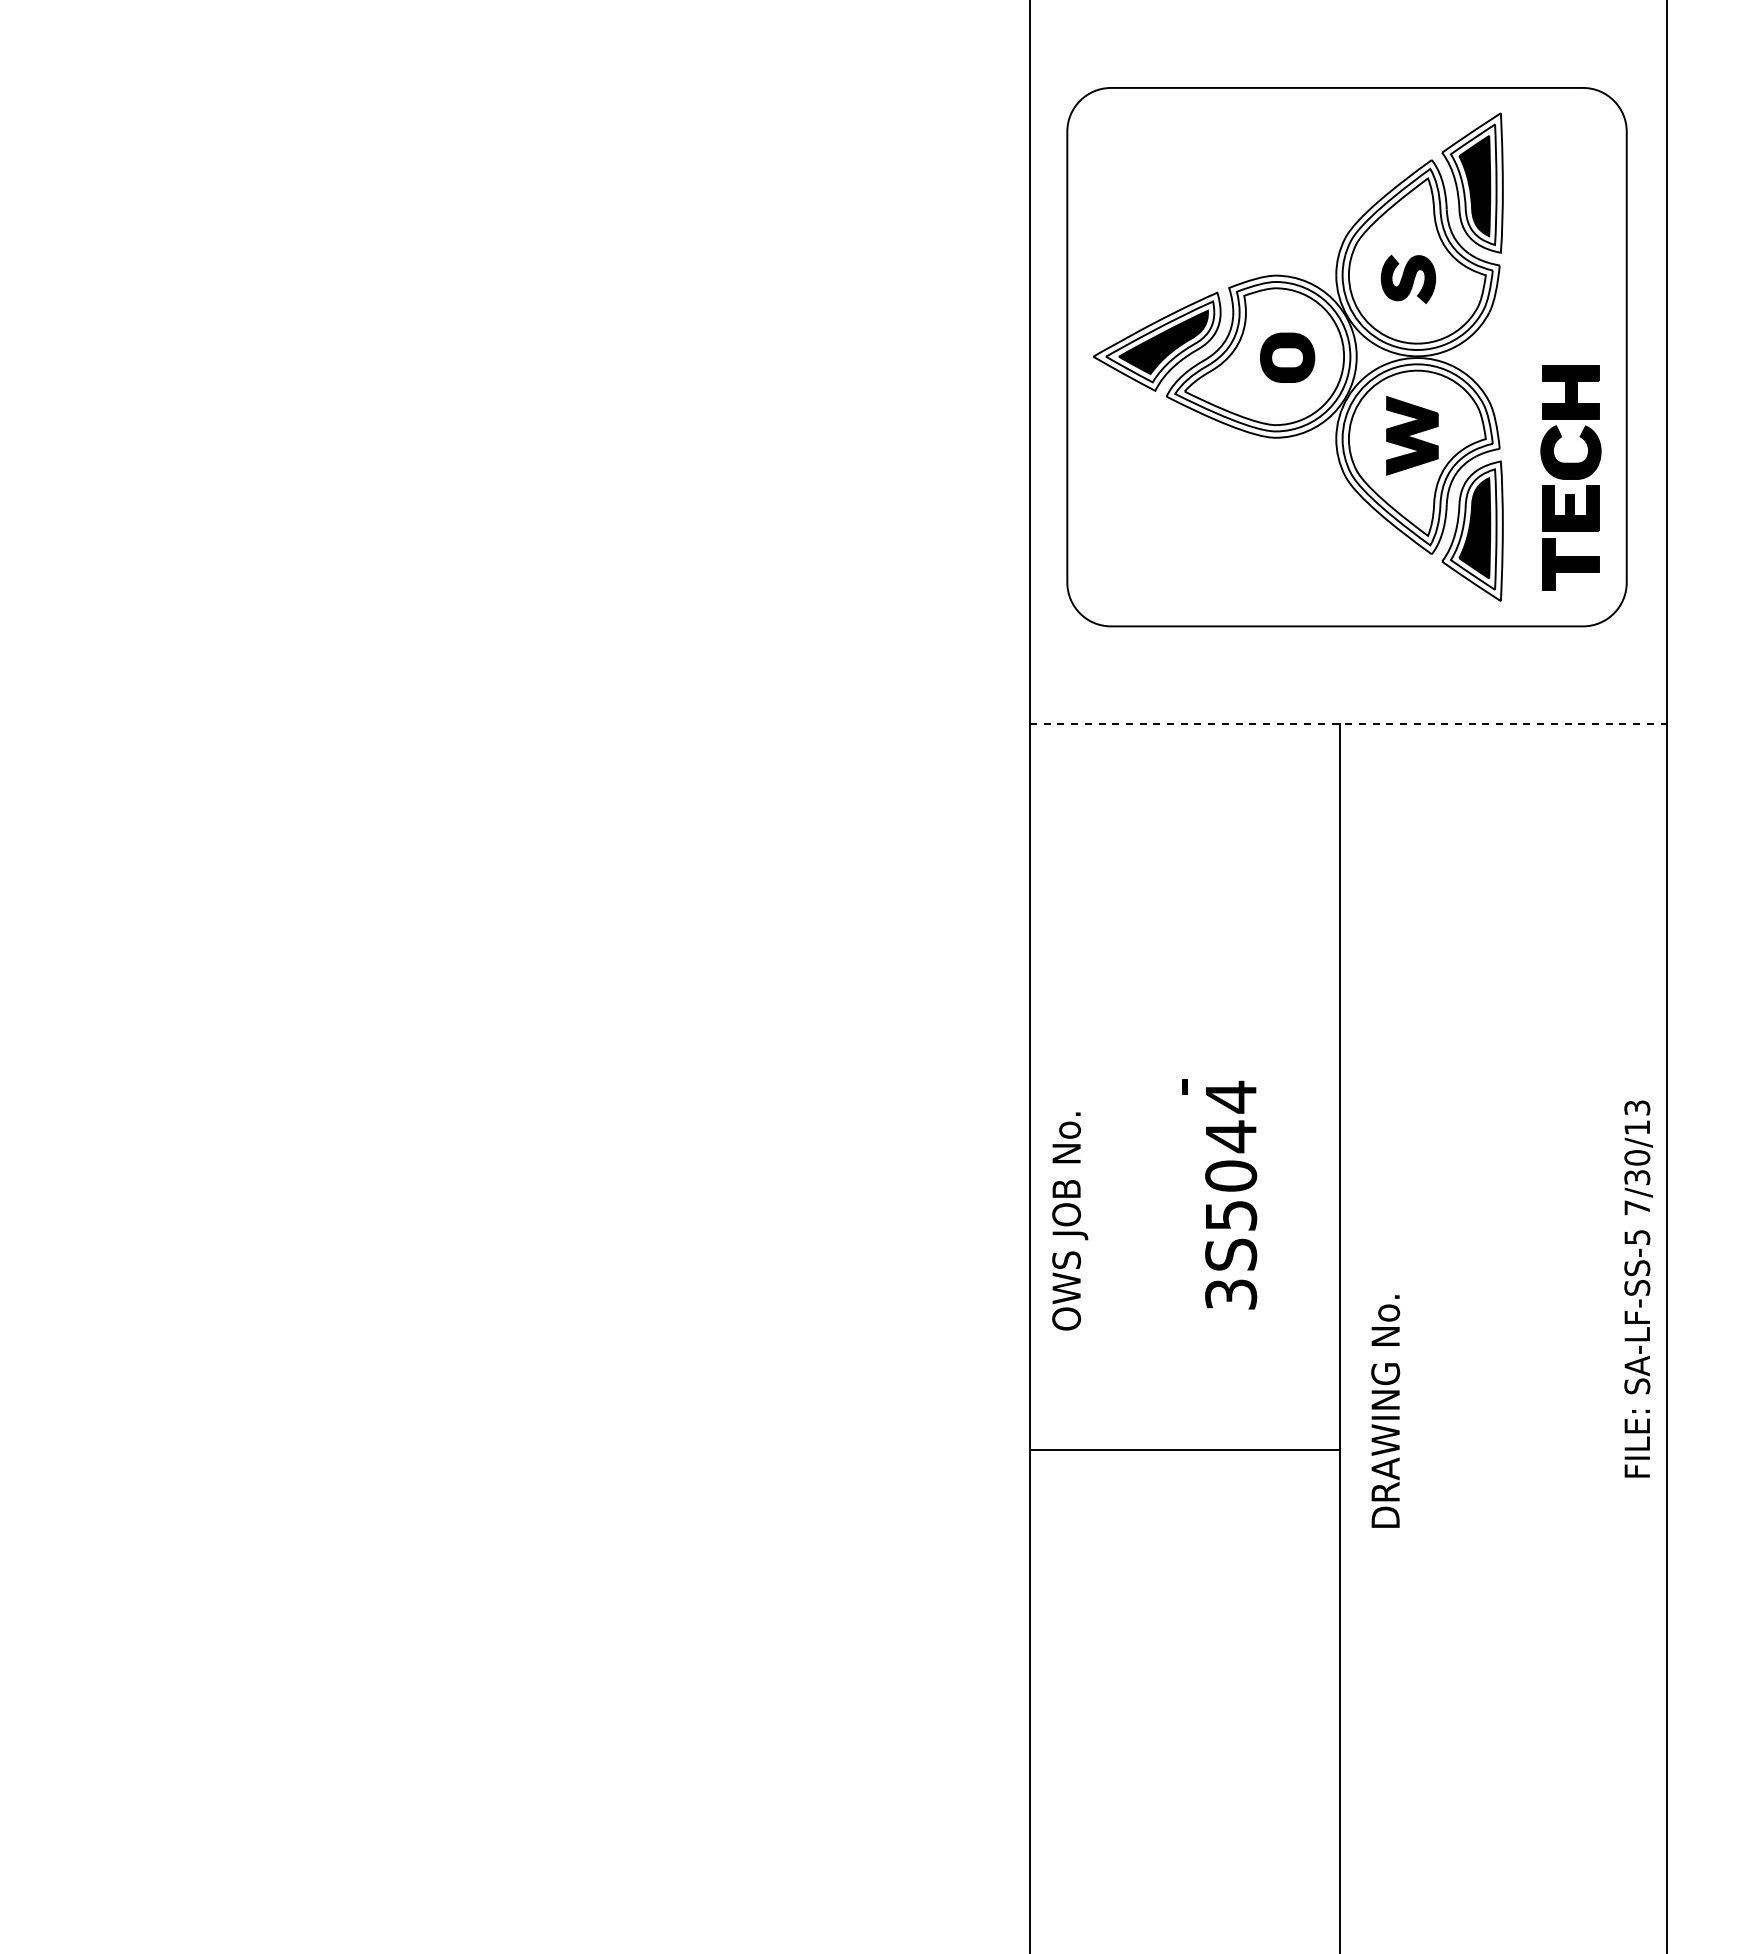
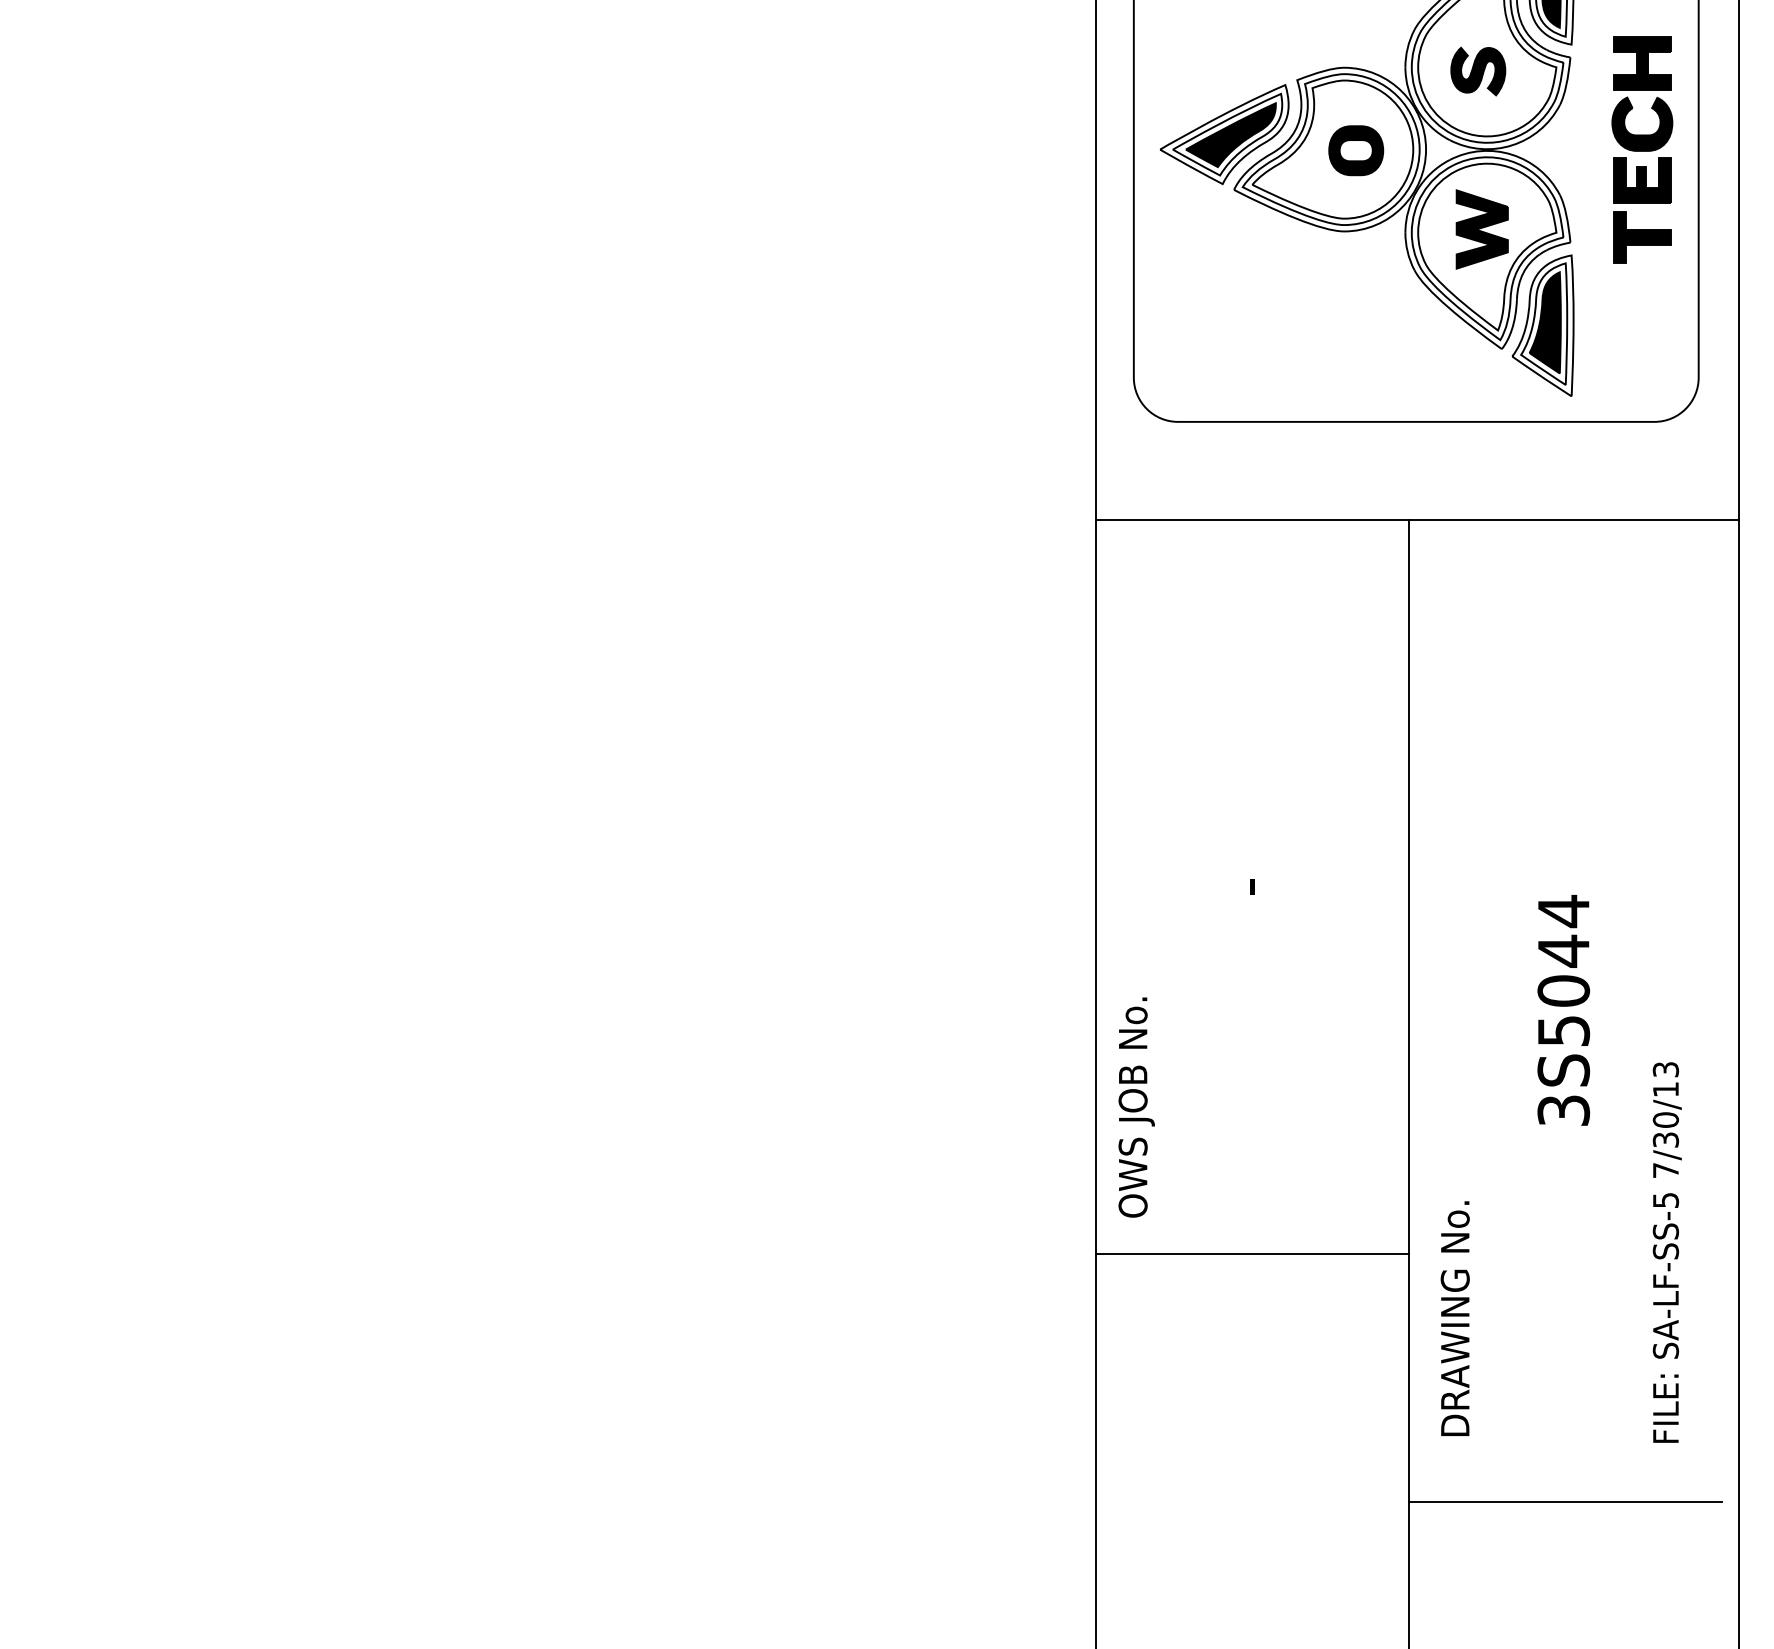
part: (1570, 477) -> (1641, 149), moved
line: (1348, 723) -> (1417, 519), dashed -> solid
text: (1231, 1194) -> (1564, 1009), moved
text: (1070, 1221) -> (1137, 1107), moved
text: (1638, 1288) -> (1667, 1251), moved
text: (1385, 1411) -> (1455, 1318), moved
line: (1495, 1695) -> (1566, 1501), added

